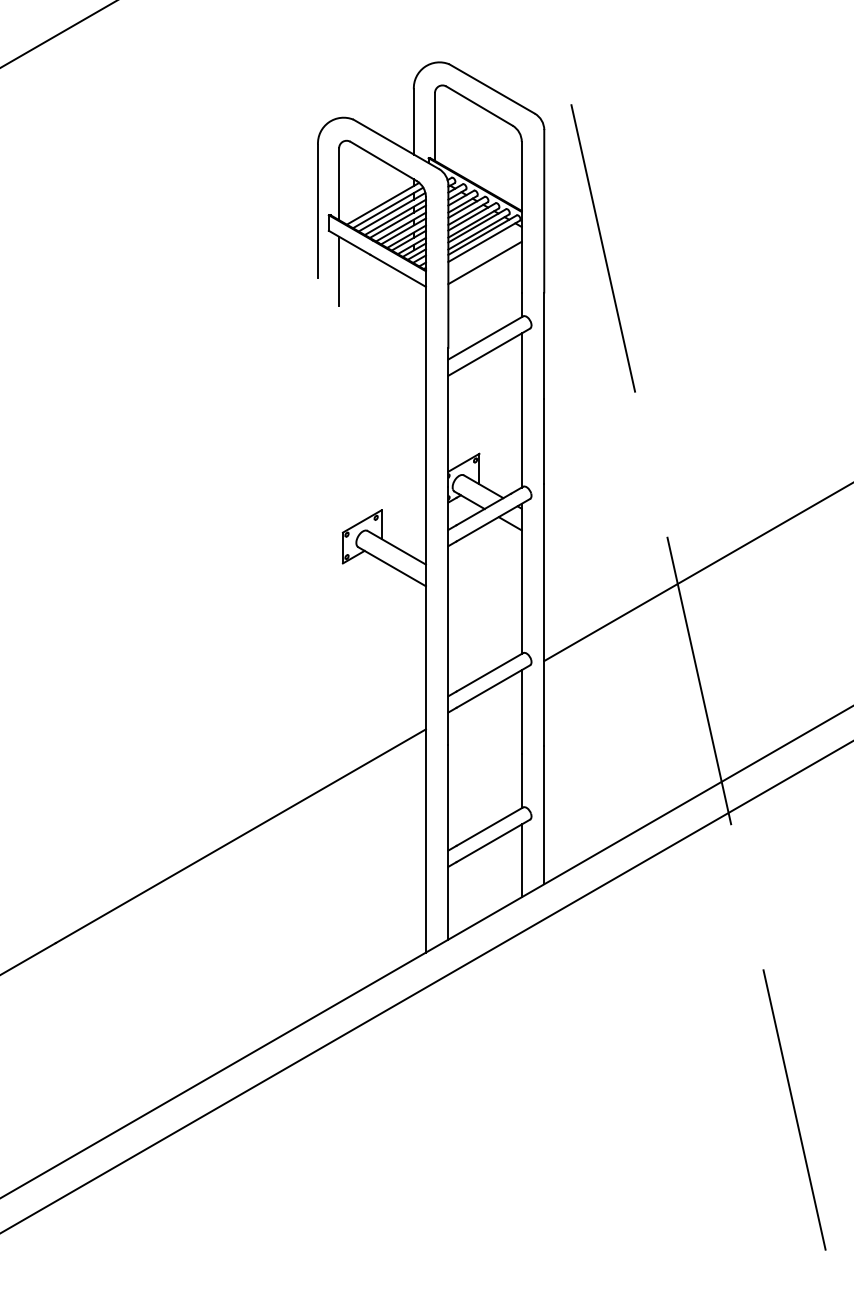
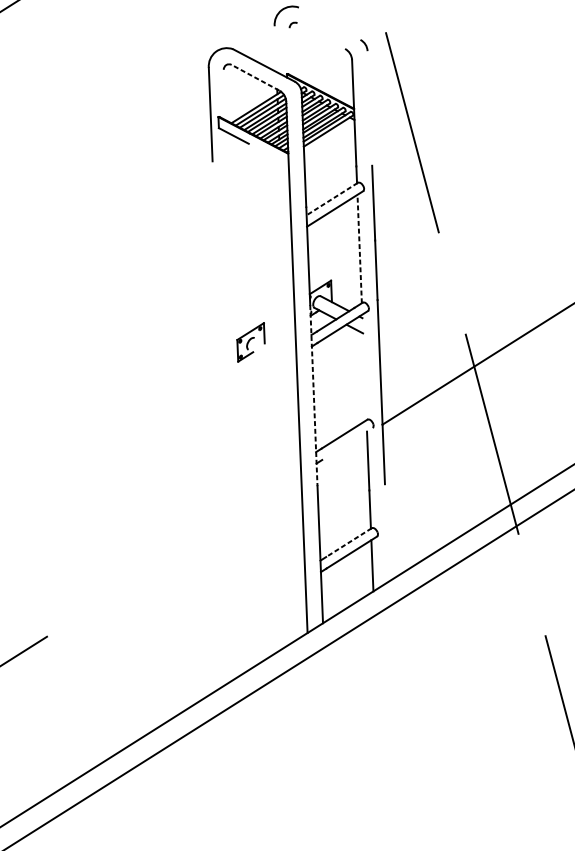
line: (491, 88) -> (329, 23), removed
line: (479, 105) -> (321, 35), removed
line: (413, 121) -> (275, 48), removed
line: (434, 126) -> (290, 51), removed
line: (383, 161) -> (255, 77), solid -> dashed
line: (339, 184) -> (225, 95), removed
line: (544, 211) -> (370, 108), removed
line: (484, 262) -> (329, 146), removed
line: (339, 270) -> (227, 155), removed
line: (397, 270) -> (268, 154), removed
line: (485, 338) -> (332, 199), solid -> dashed
line: (521, 409) -> (359, 248), solid -> dashed
line: (396, 547) -> (275, 348), removed
line: (391, 566) -> (272, 362), removed
line: (521, 578) -> (364, 367), removed
line: (448, 615) -> (313, 395), solid -> dashed
line: (493, 686) -> (347, 443), removed
line: (544, 814) -> (387, 532), removed
line: (489, 827) -> (348, 543), solid -> dashed
line: (240, 836) -> (173, 556), removed

